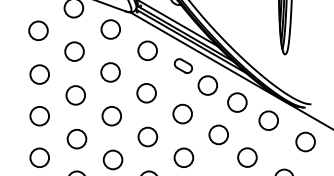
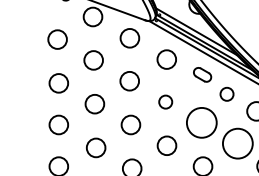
circle: (207, 85) -> (226, 94), size x0.7
circle: (146, 93) -> (165, 102), size x0.7
circle: (182, 113) -> (201, 122), size x1.6
circle: (218, 134) -> (237, 143), size x1.6

